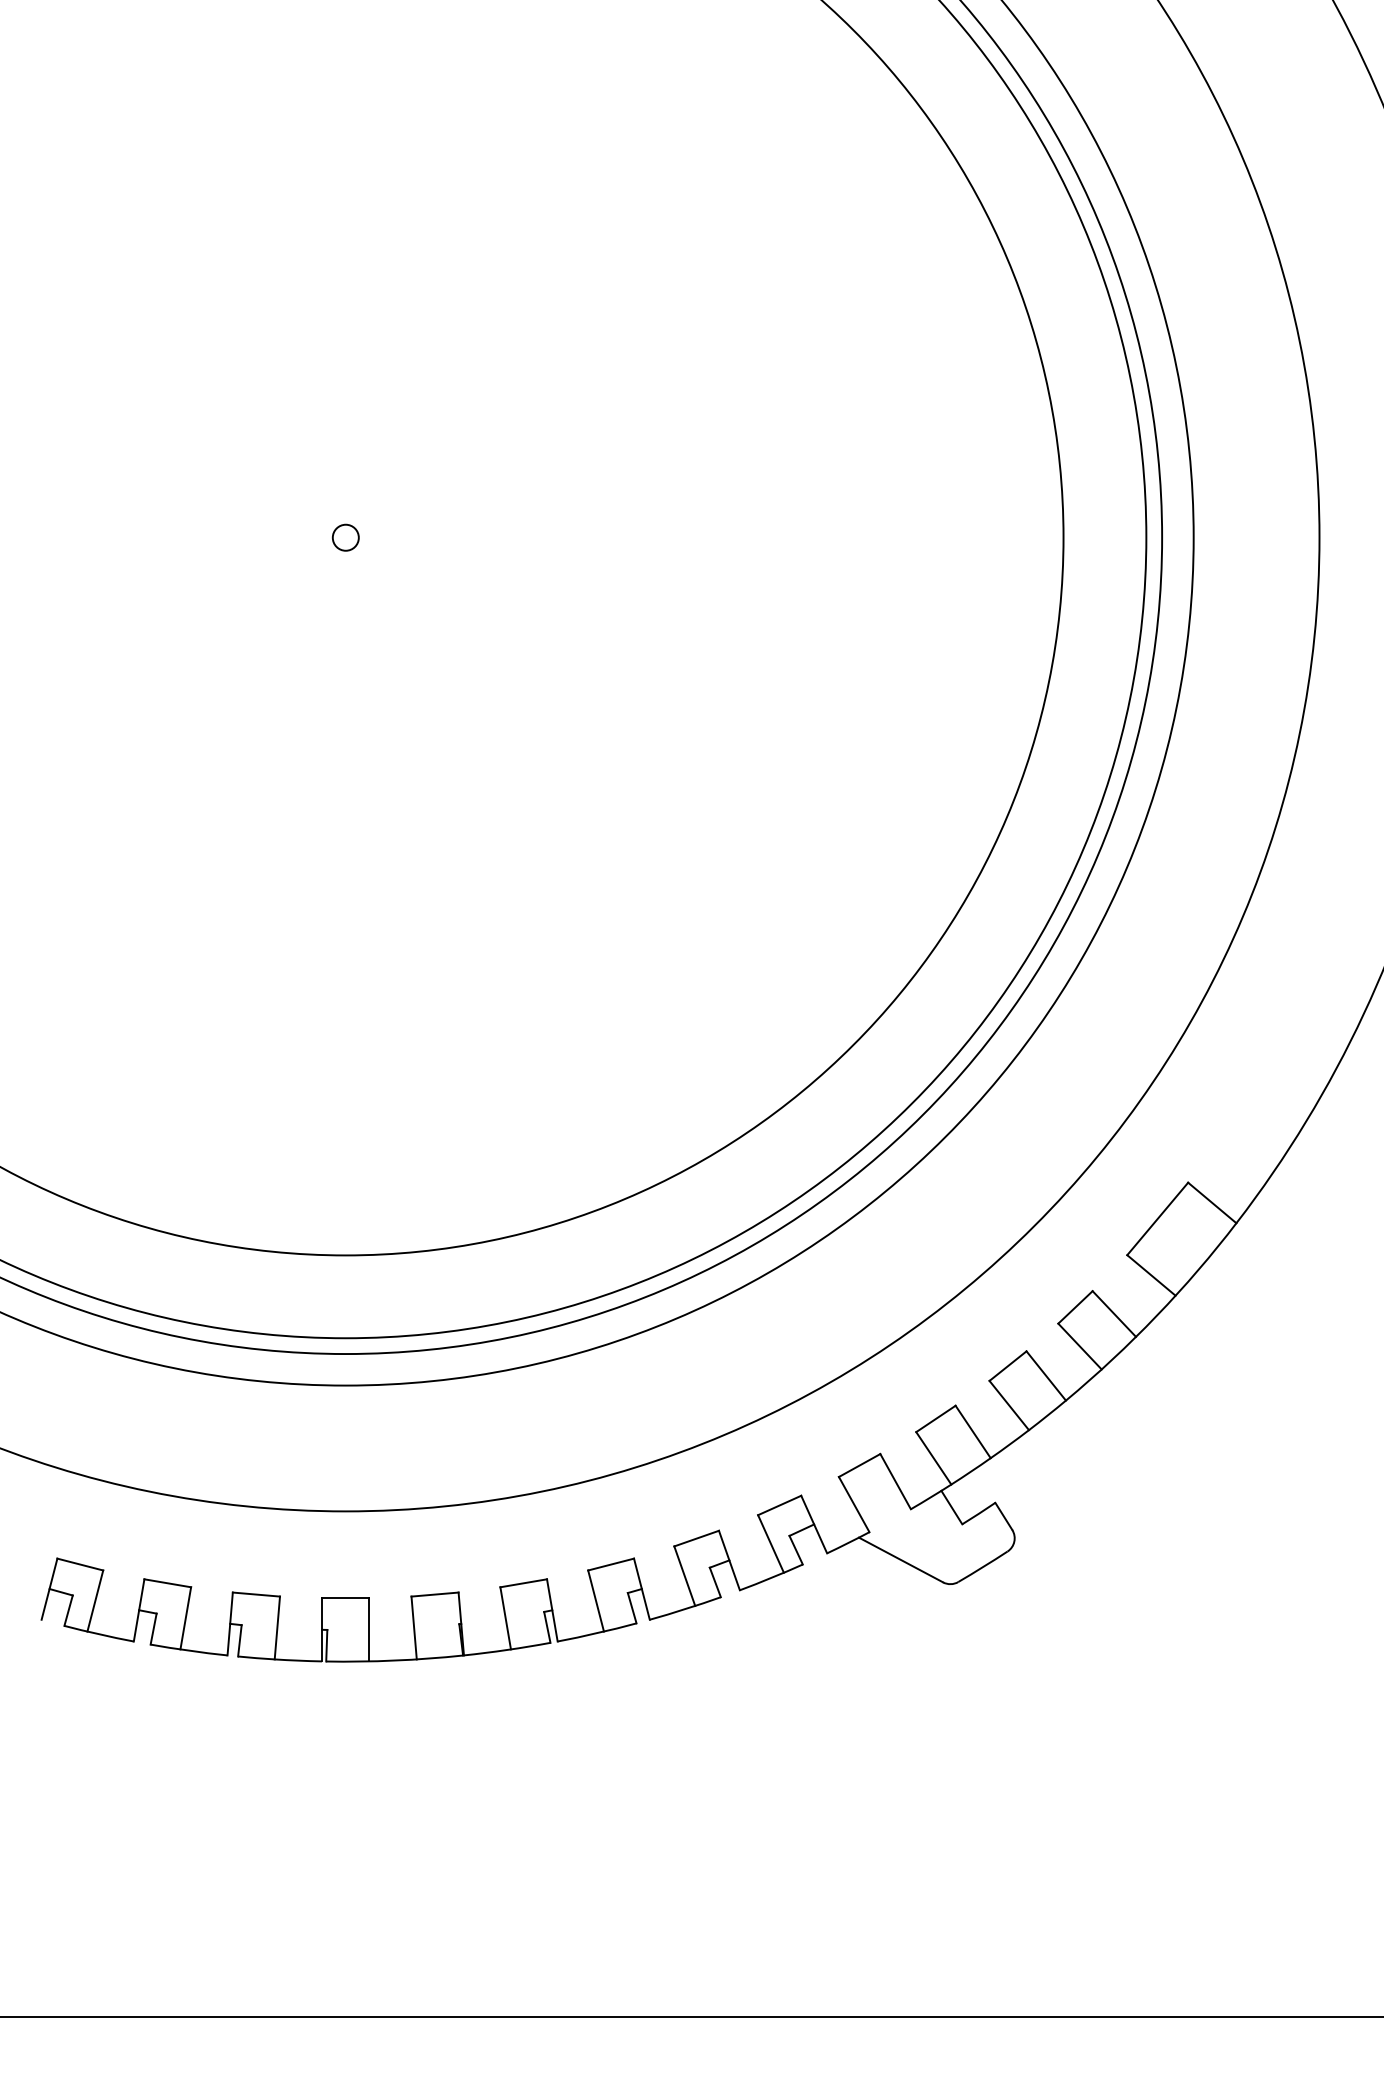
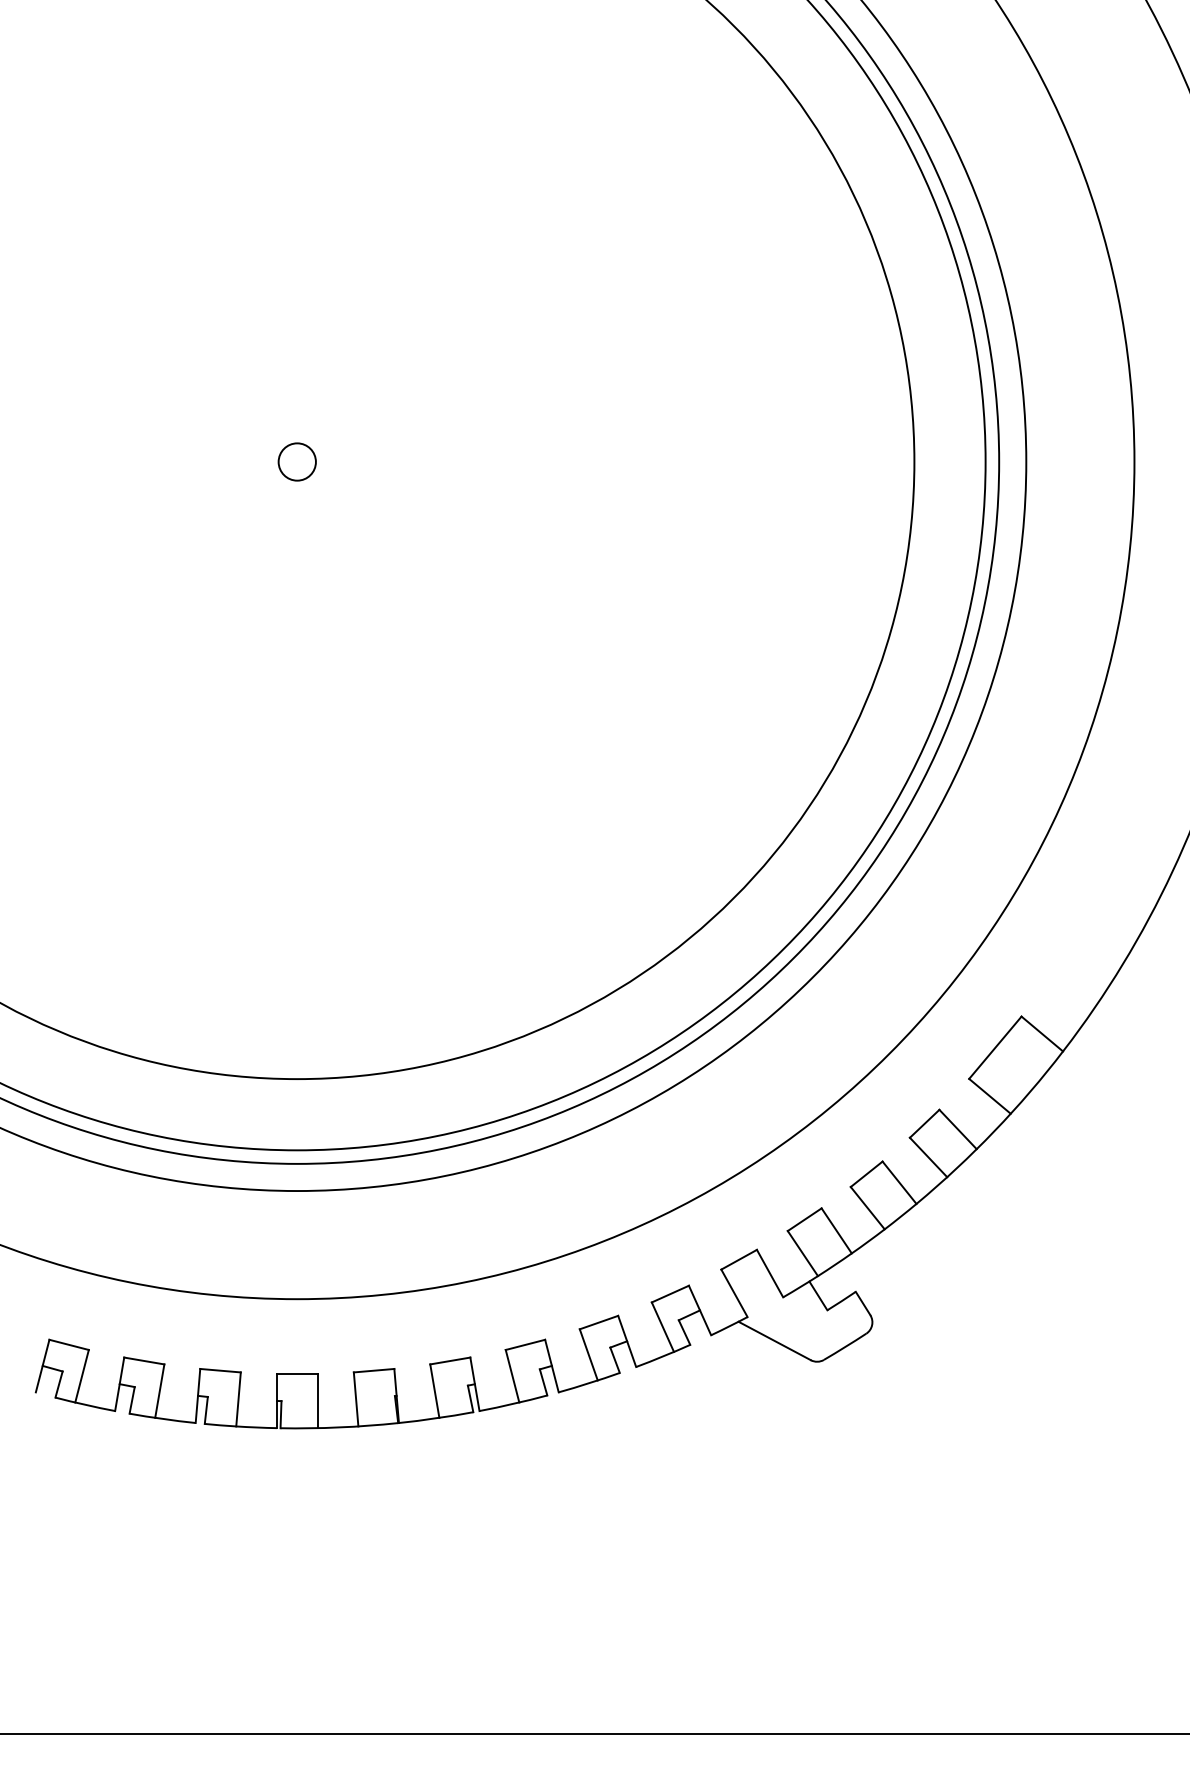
circle: (345, 537) -> (297, 461), size x1.67

